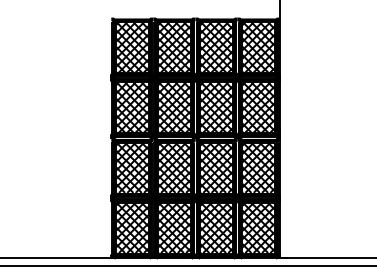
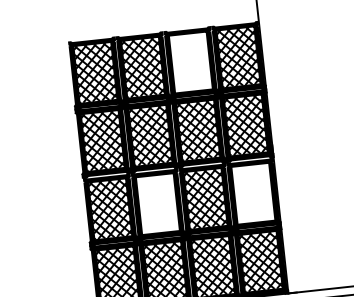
hatch: (216, 47) -> (190, 62), removed
hatch: (173, 167) -> (156, 203), removed
hatch: (258, 167) -> (253, 193), removed

